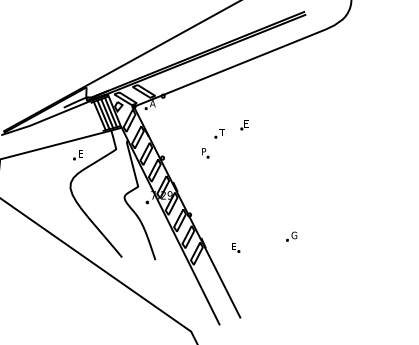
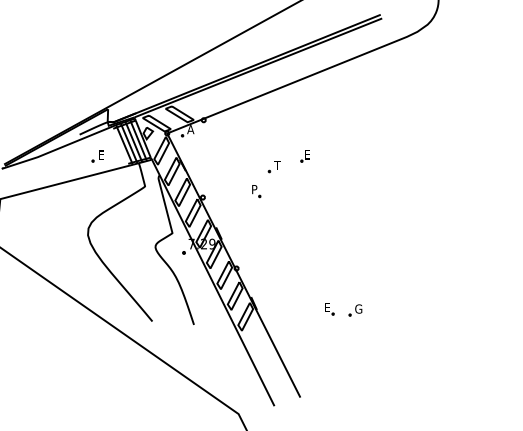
part: (77, 155) -> (96, 156), moved
part: (291, 236) -> (355, 310), moved
part: (236, 247) -> (330, 309), moved

